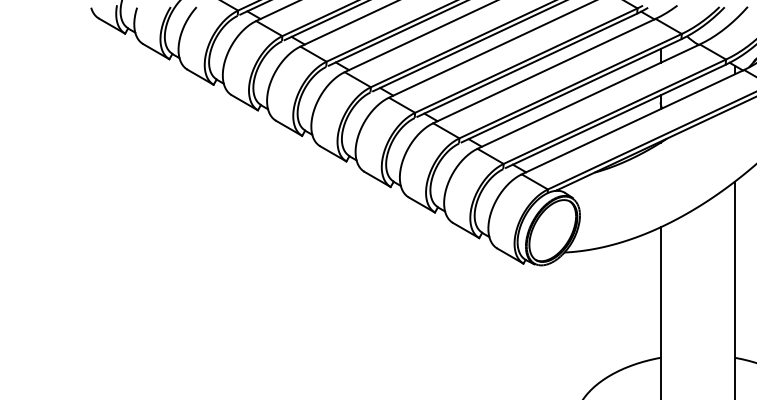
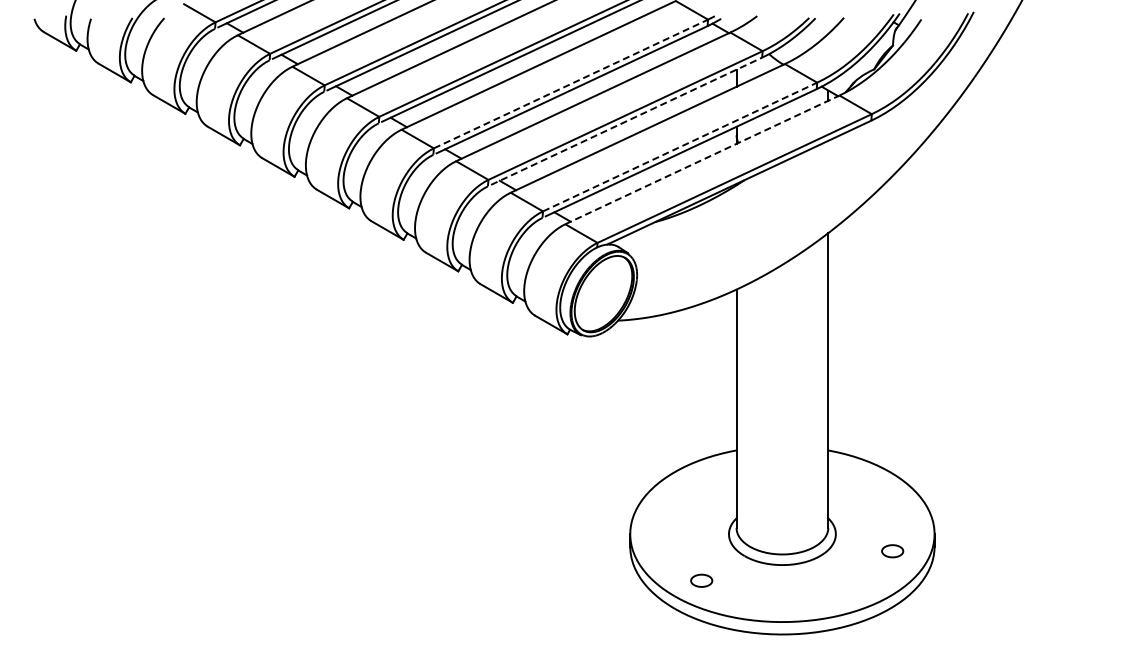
line: (526, 60) -> (571, 83), solid -> dashed
line: (571, 91) -> (626, 121), solid -> dashed
line: (615, 111) -> (680, 146), solid -> dashed
line: (633, 121) -> (702, 159), solid -> dashed

